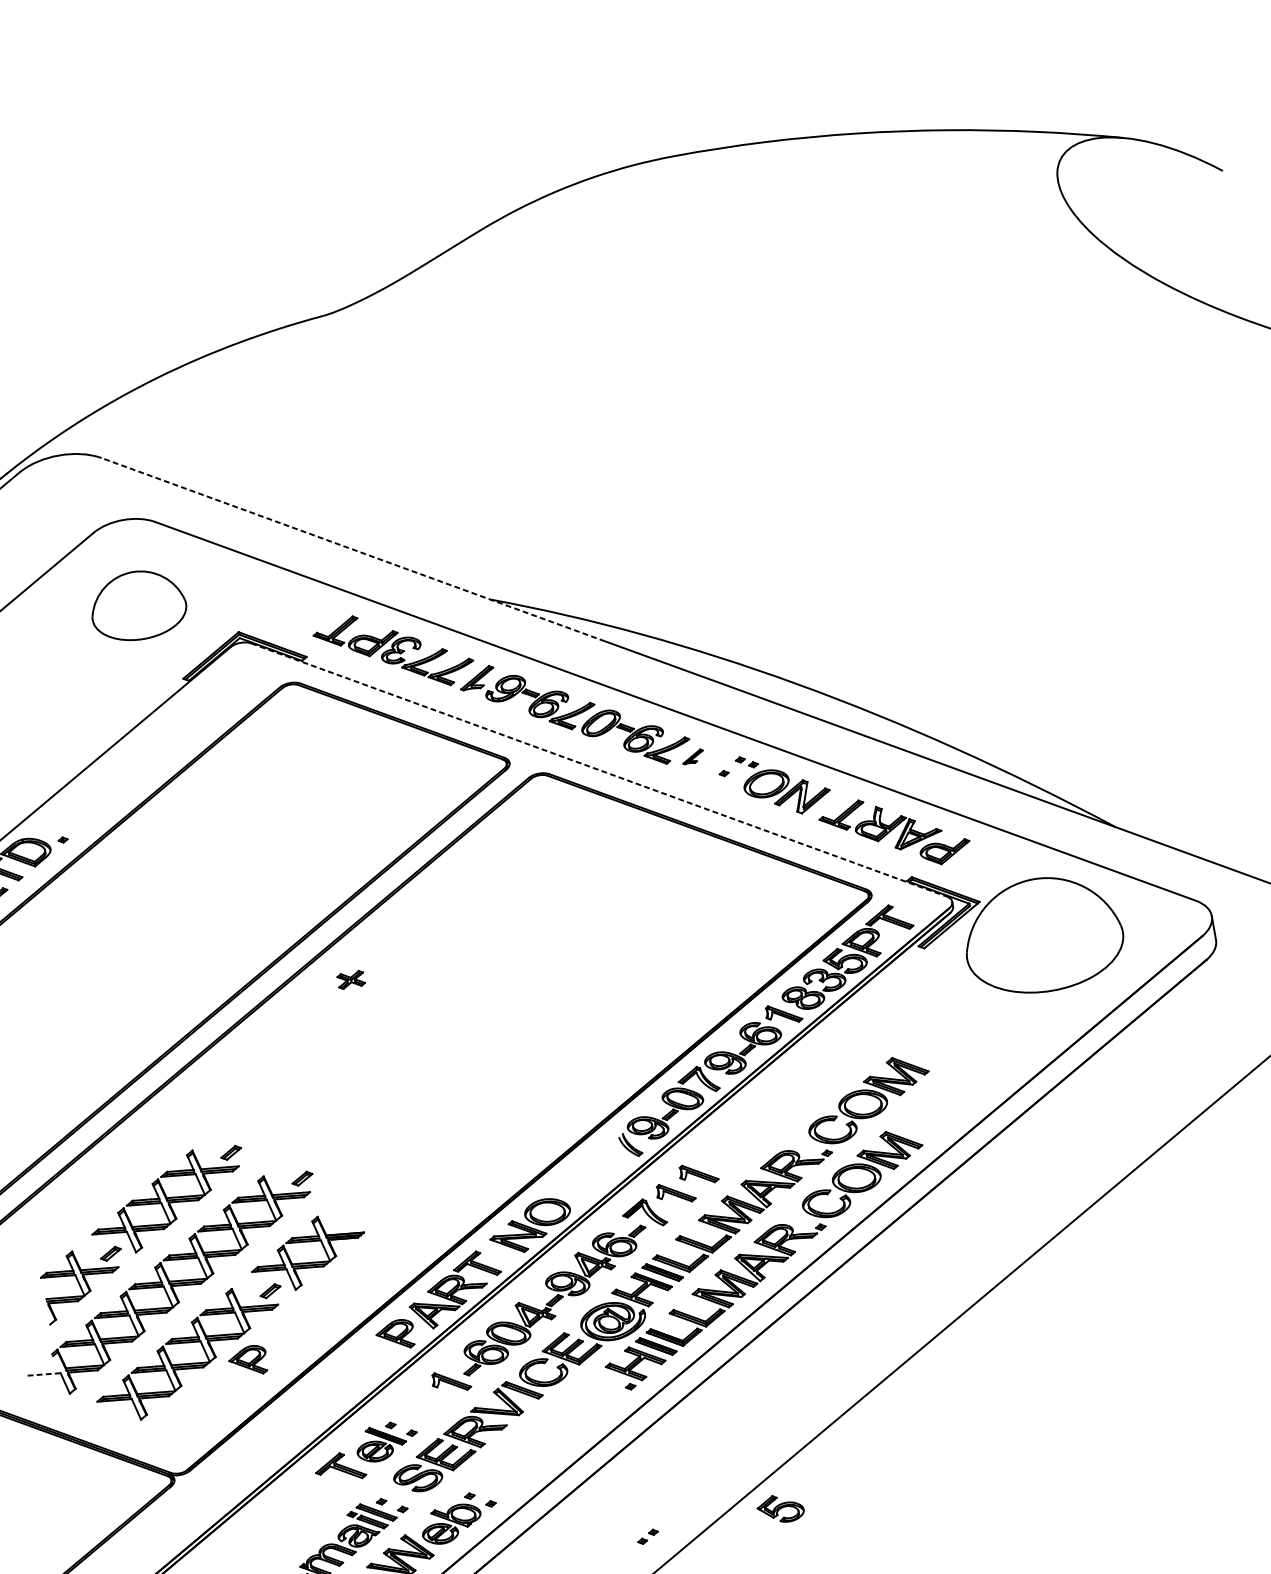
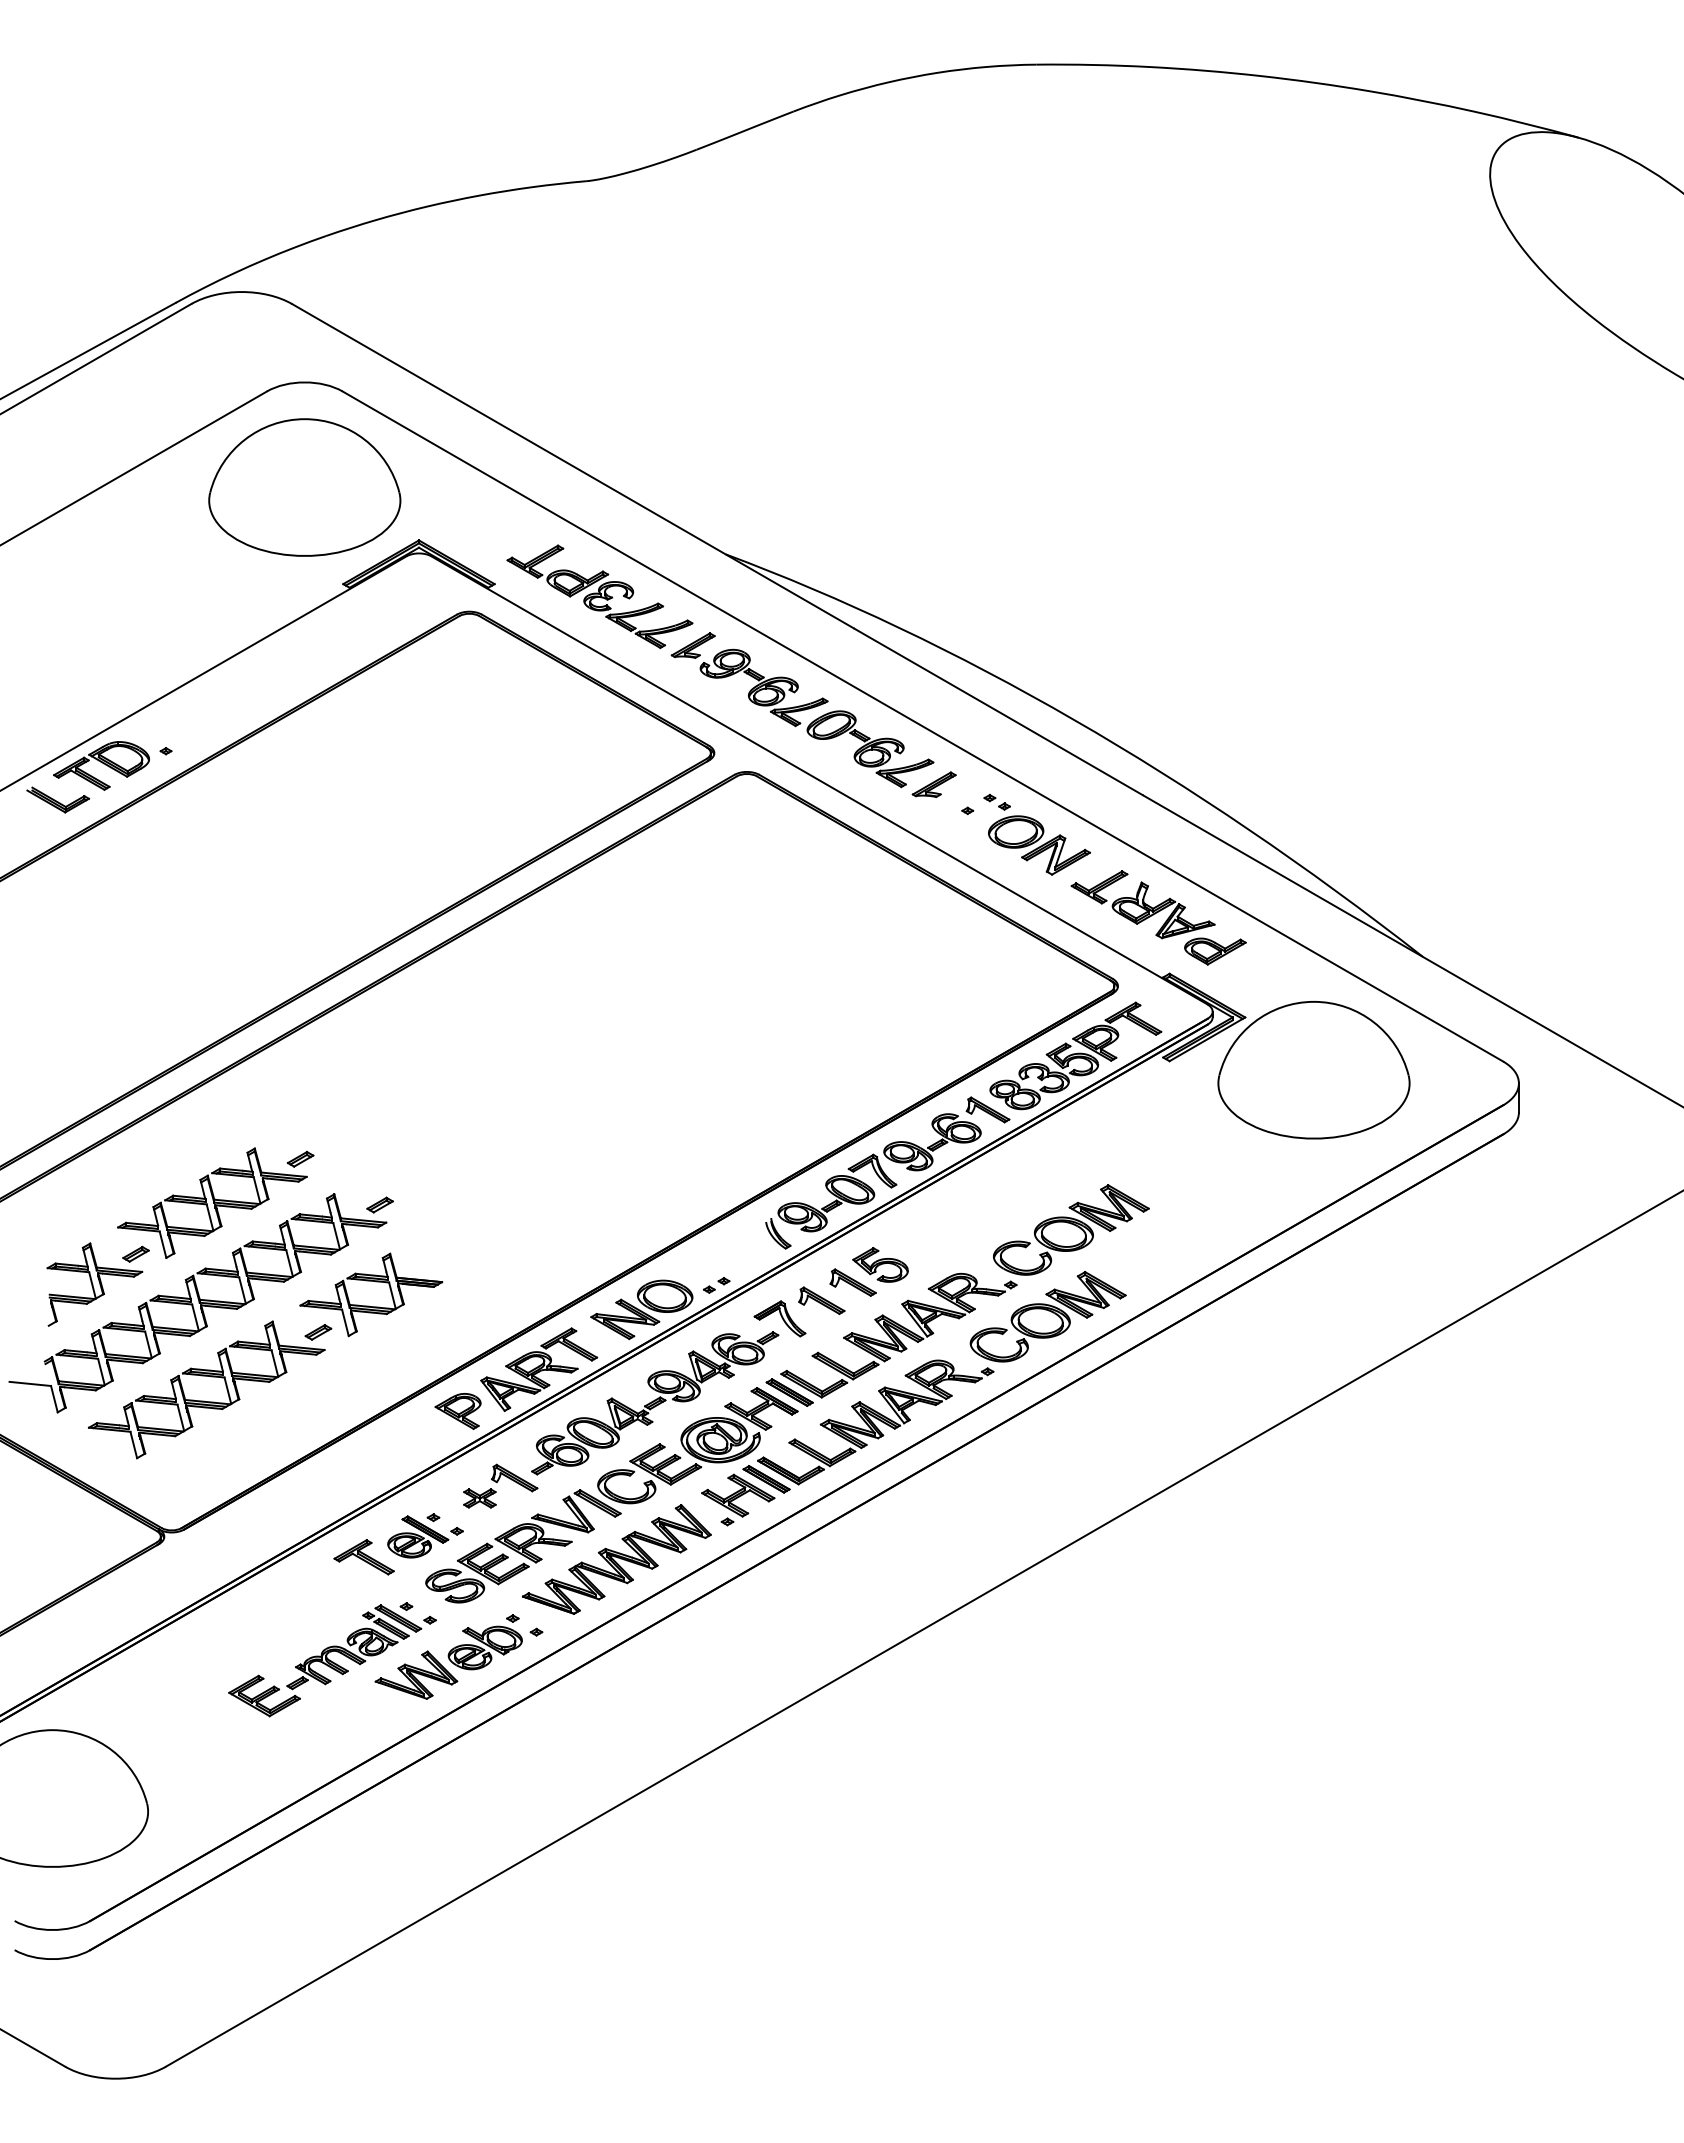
line: (352, 549) -> (572, 465), dashed -> solid
part: (137, 605) -> (304, 487), size x1.67
part: (692, 757) -> (933, 784), size x1.67
line: (599, 770) -> (819, 780), dashed -> solid
part: (350, 980) -> (479, 1498), moved
part: (247, 1361) -> (276, 1411), removed
line: (43, 1374) -> (30, 1383), dashed -> solid
part: (545, 1433) -> (616, 1559), added
part: (780, 1508) -> (880, 1264), moved
part: (647, 1536) -> (716, 1285), moved

